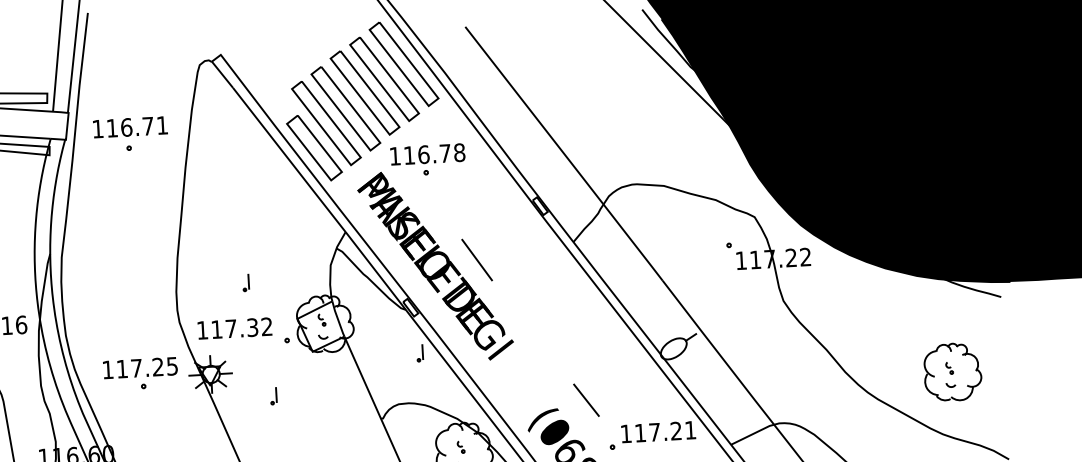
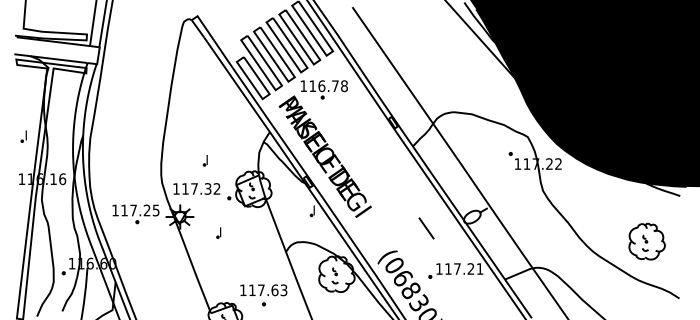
part: (129, 133) -> (137, 62), removed
line: (476, 260) -> (351, 154), removed
line: (586, 400) -> (426, 228), moved

